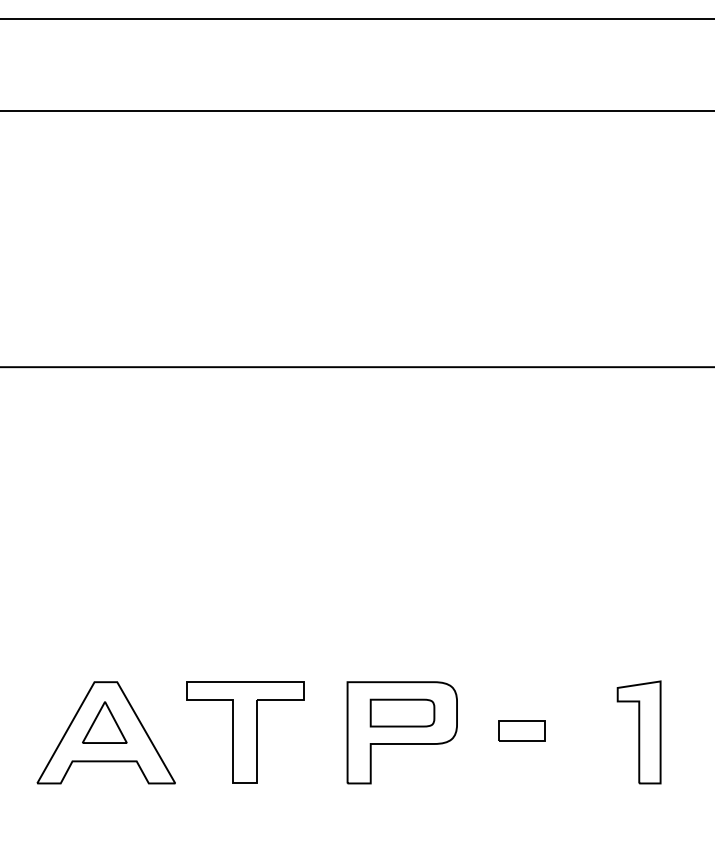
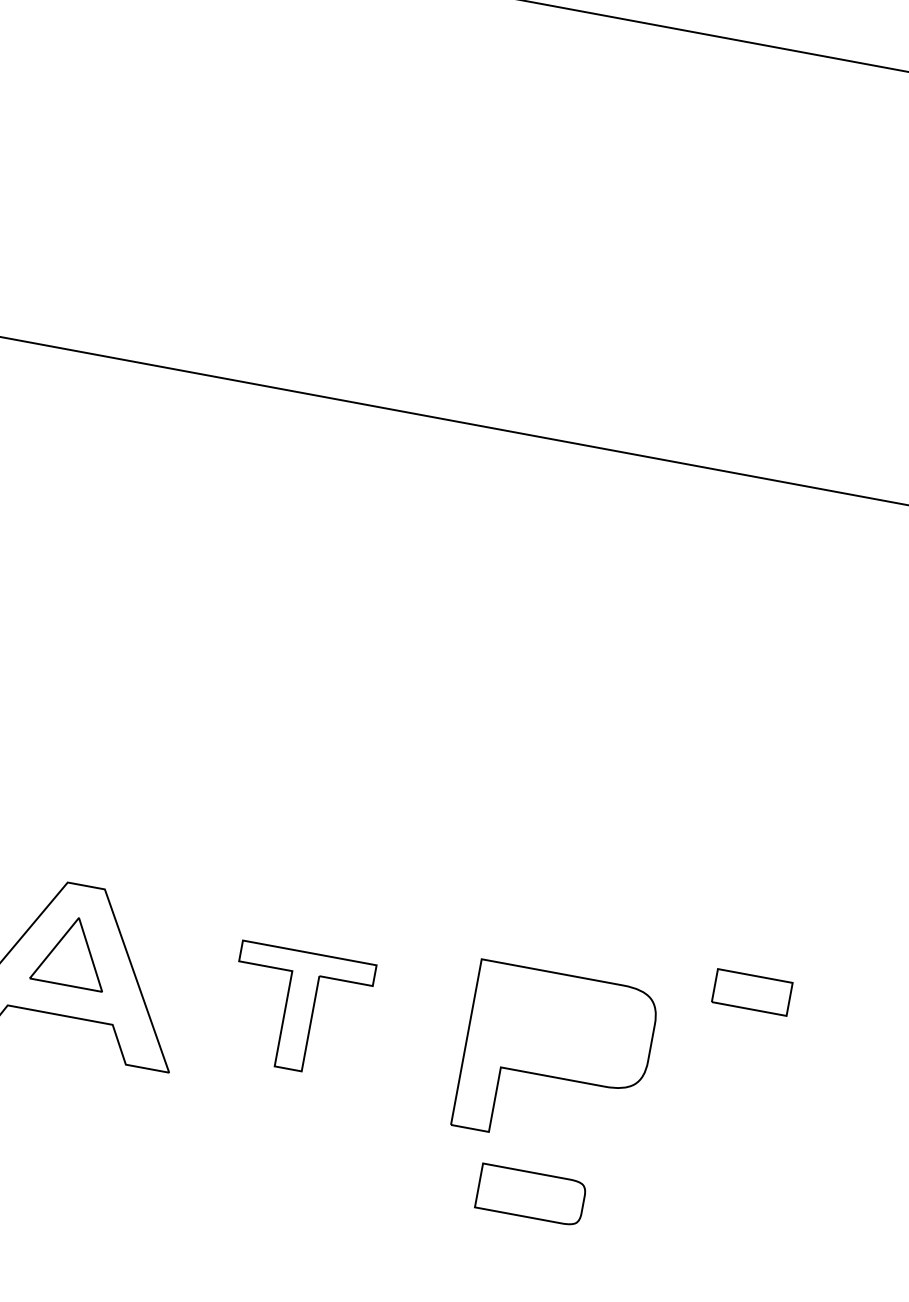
part: (402, 712) -> (531, 1194), moved
part: (521, 730) -> (751, 991), moved
part: (245, 732) -> (299, 1010), size x0.7

